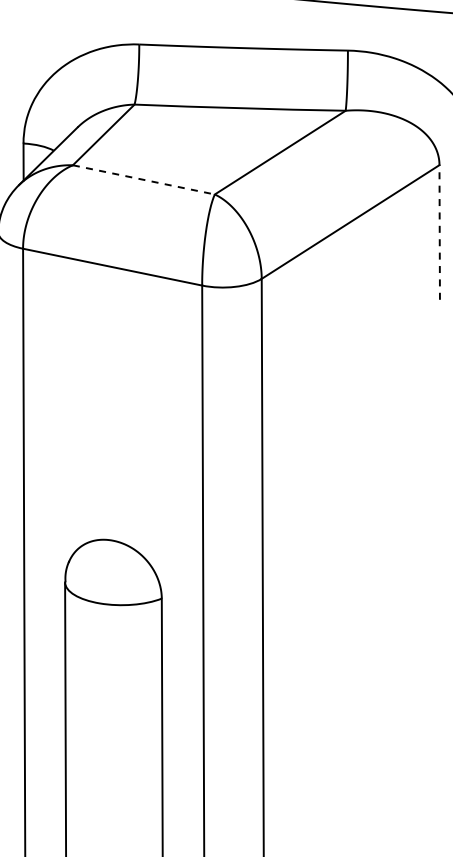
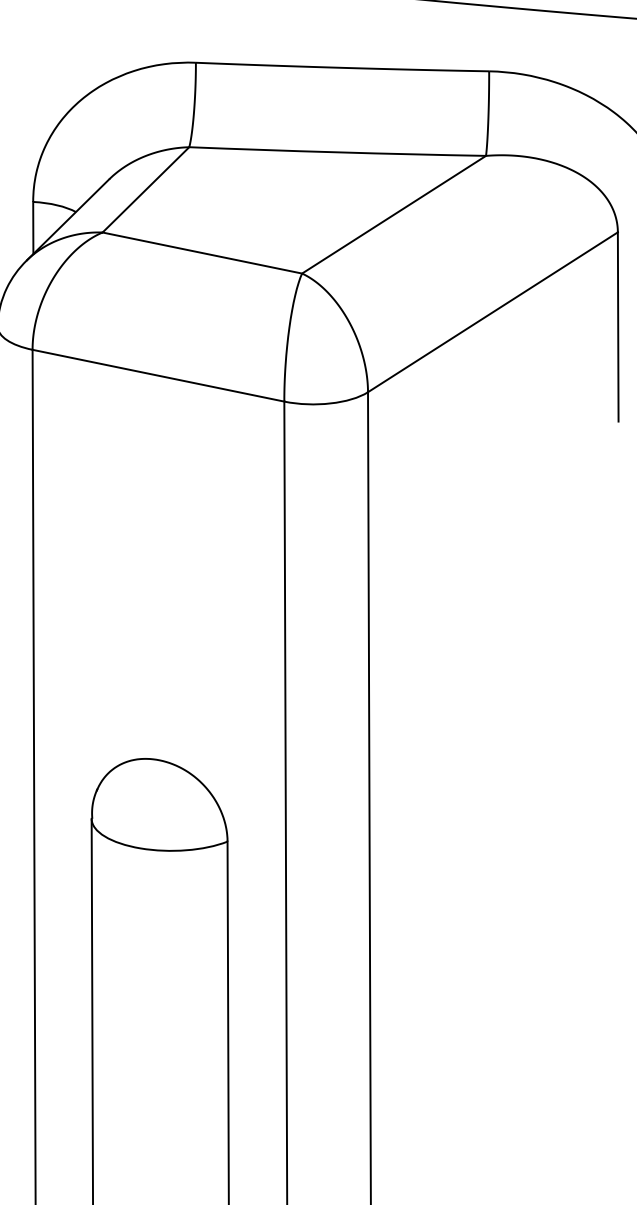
line: (144, 179) -> (203, 252), dashed -> solid
line: (439, 231) -> (617, 325), dashed -> solid

